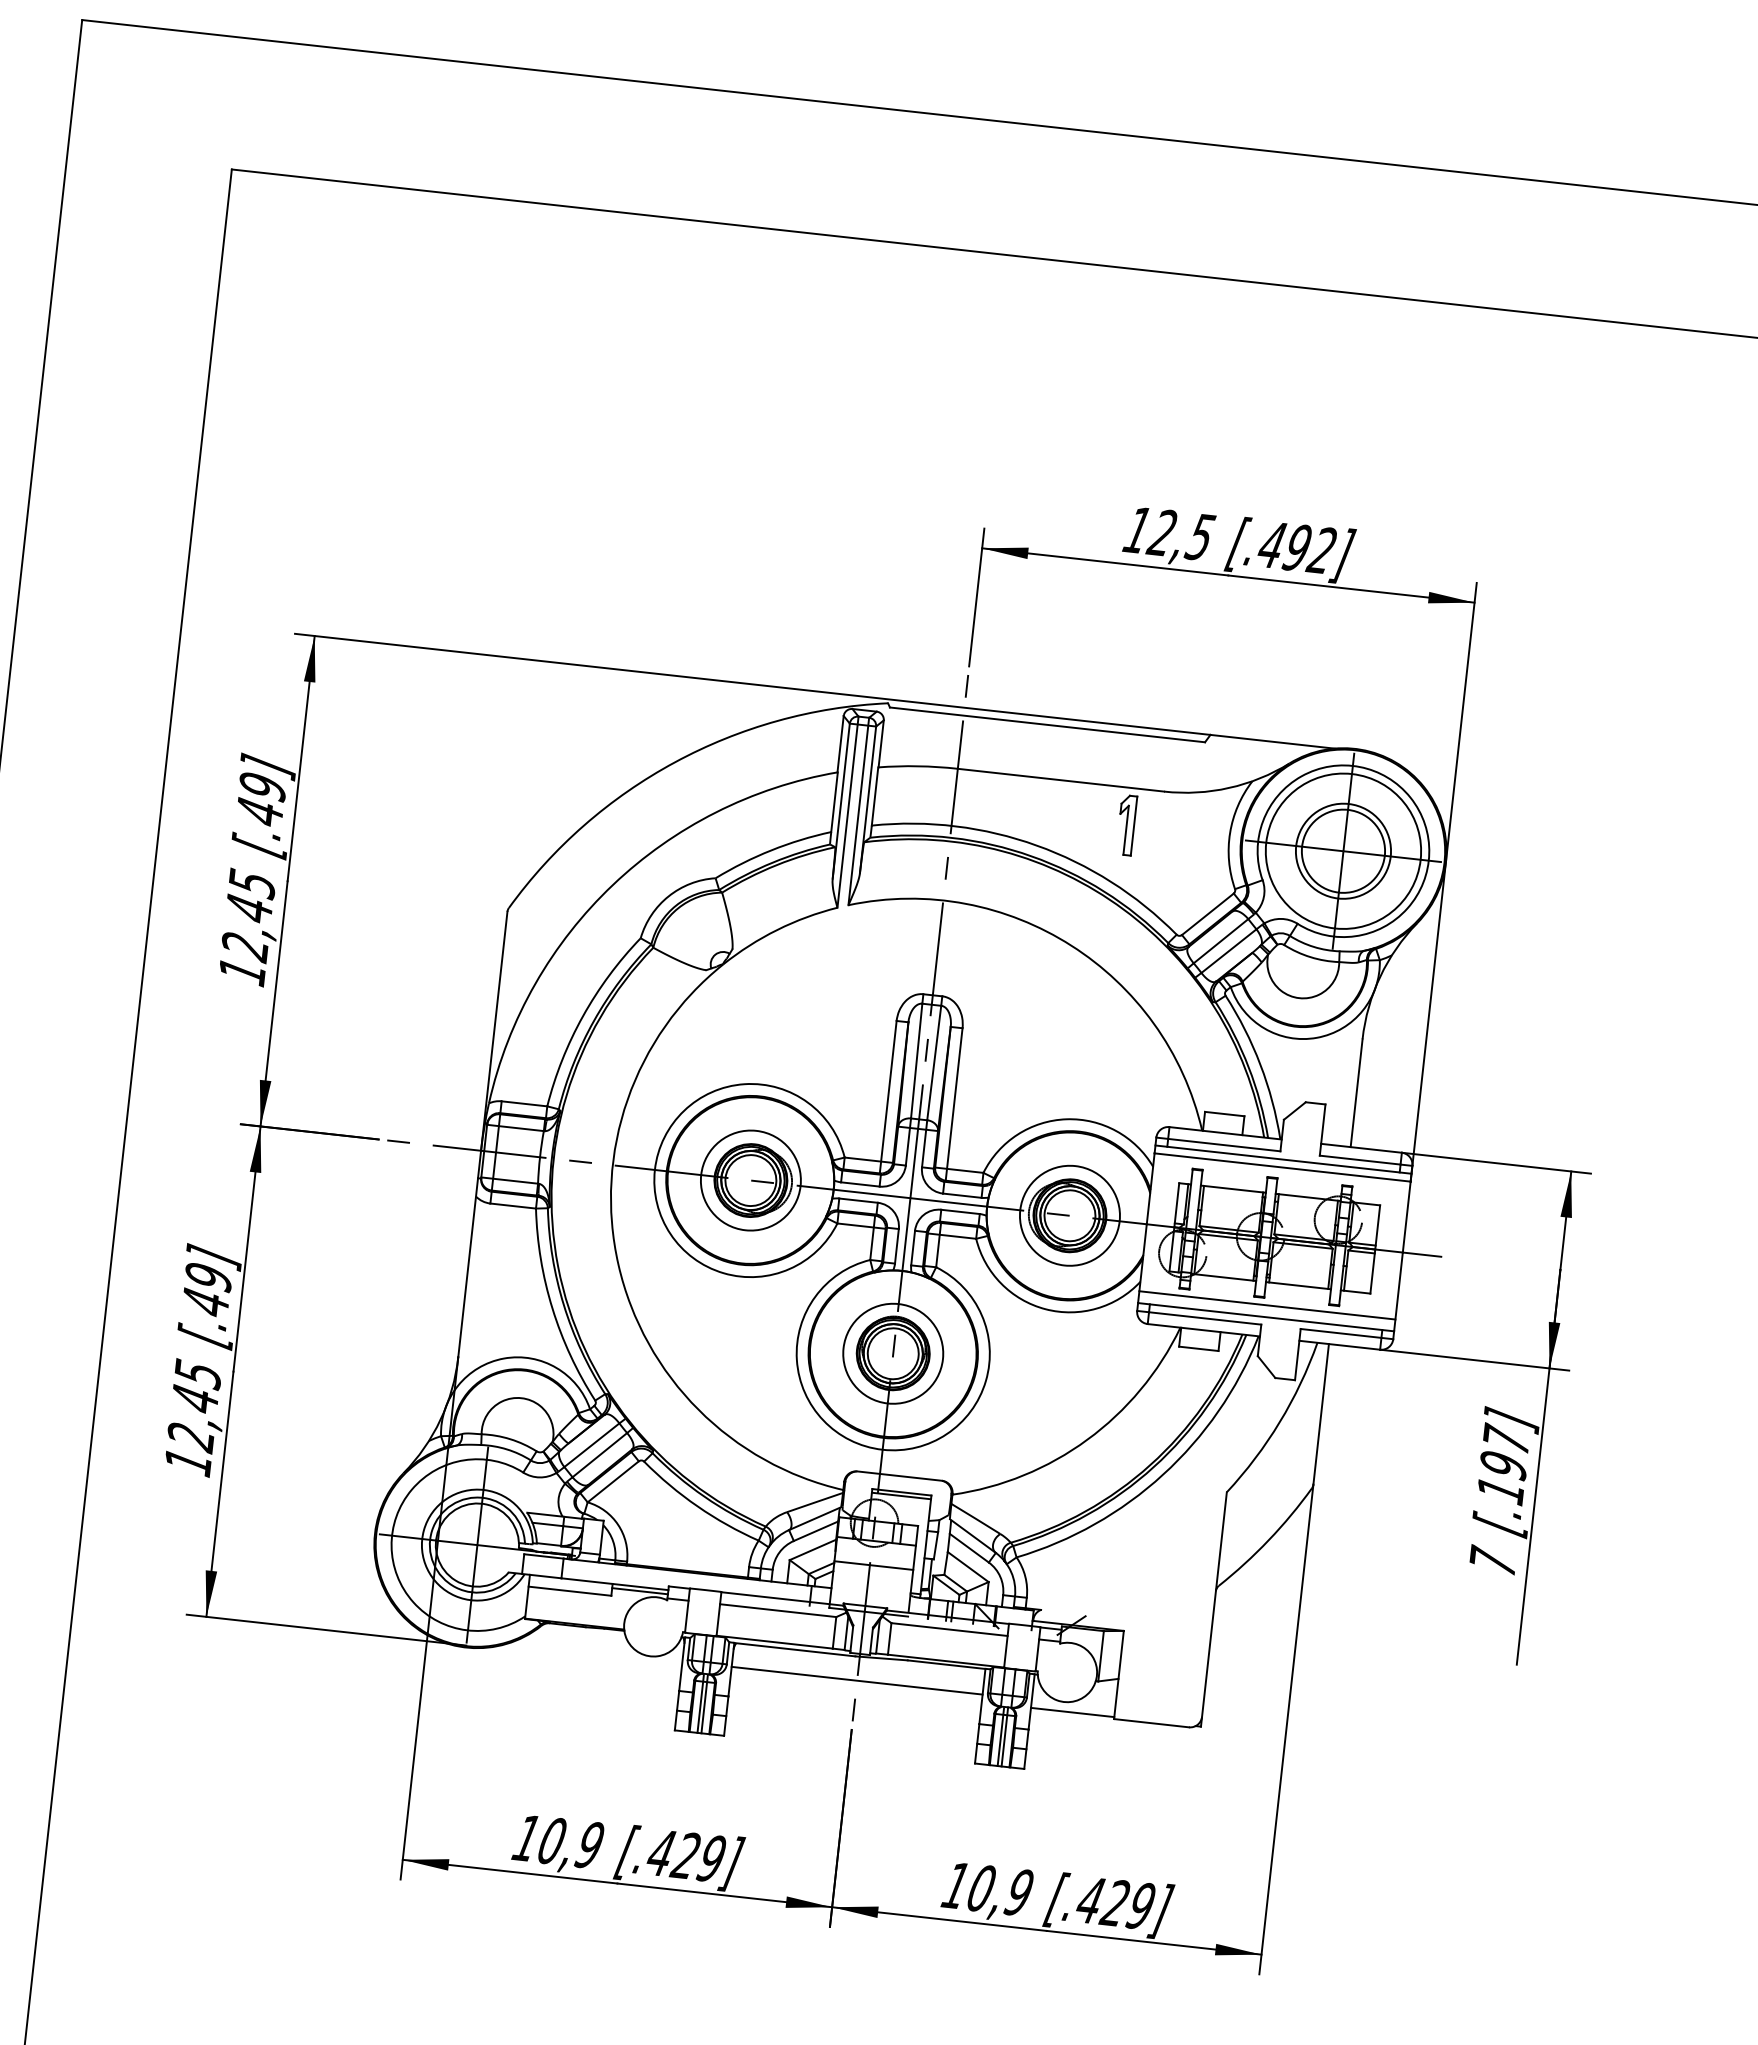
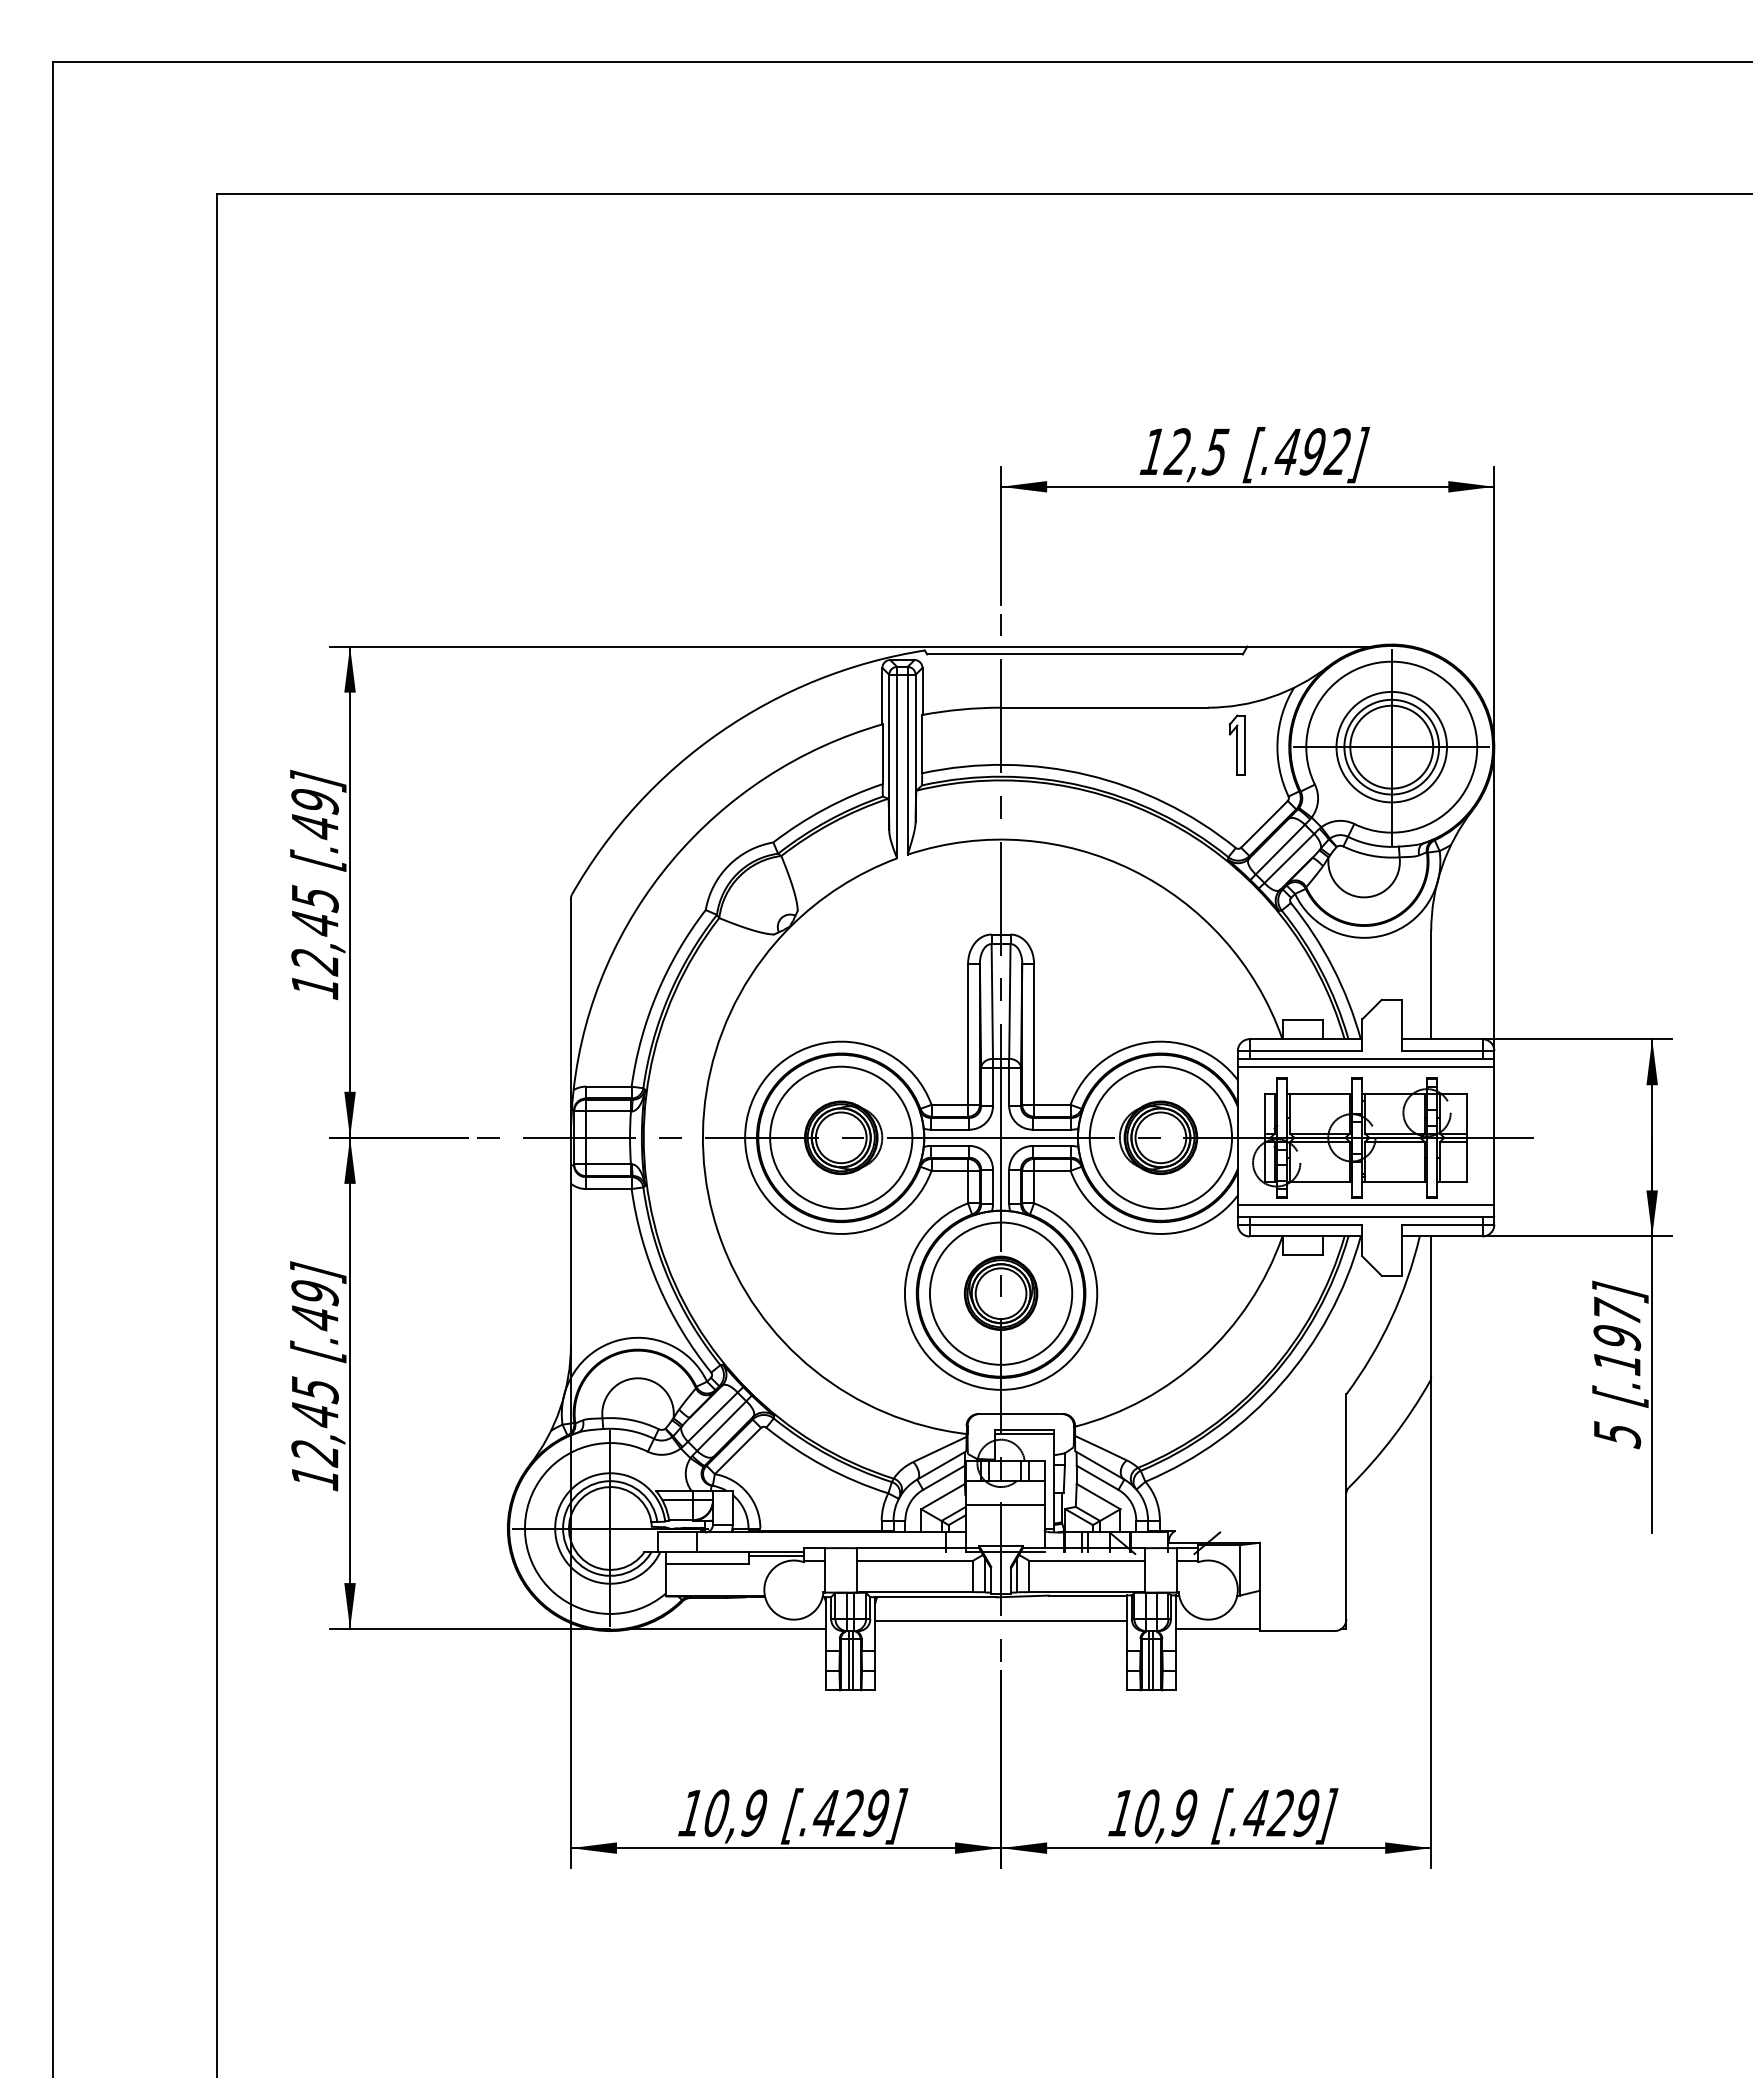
part: (1125, 824) -> (1236, 744), moved
circle: (1343, 850) -> (1391, 746), size x0.71
circle: (751, 1180) -> (841, 1137), size x1.43
circle: (1069, 1215) -> (1160, 1137), size x1.43
circle: (892, 1353) -> (1000, 1293), size x1.43
text: (1493, 1561) -> (1617, 1433), 7 -> 5
line: (584, 1658) -> (728, 1629), added

